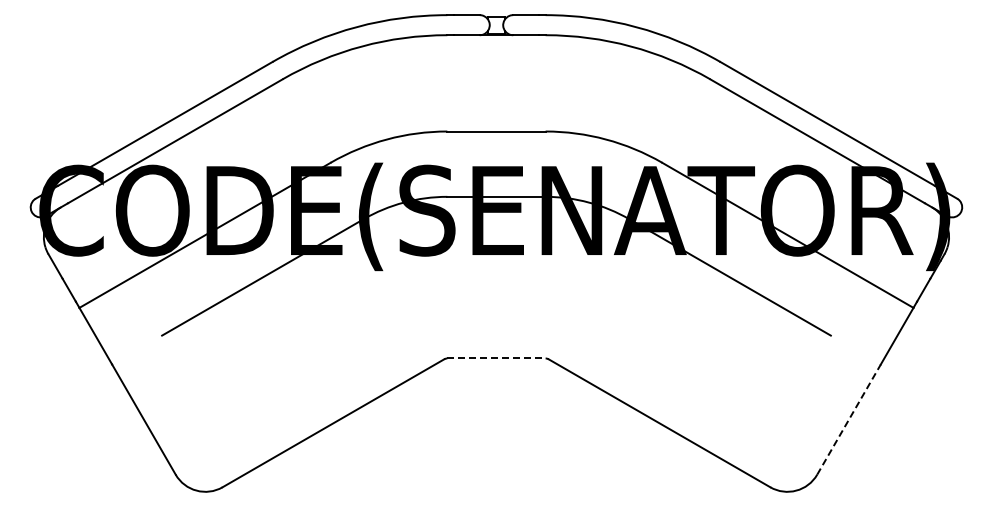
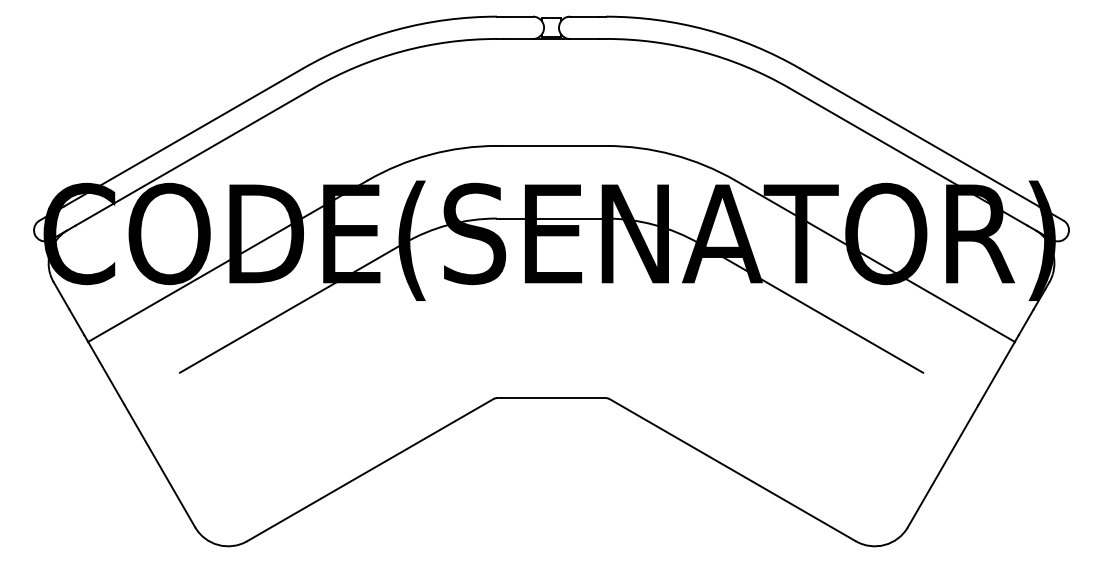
line: (496, 358) -> (551, 398), dashed -> solid
line: (849, 419) -> (943, 465), dashed -> solid

